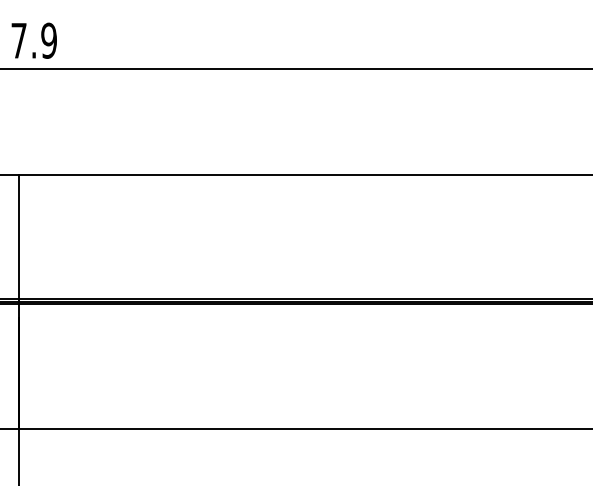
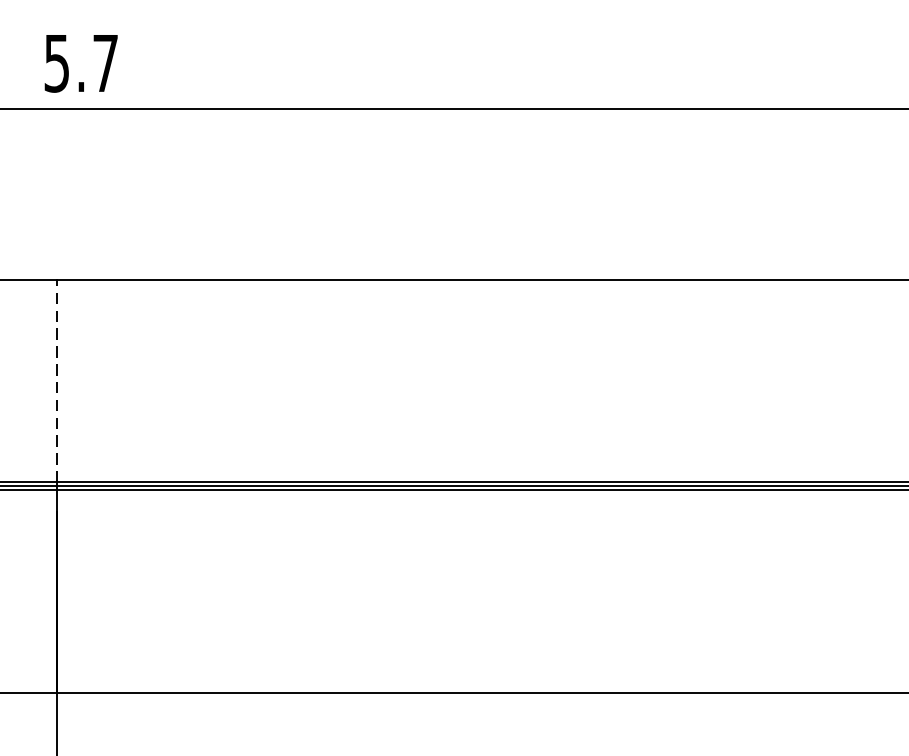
text: (33, 40) -> (80, 62), 7.9 -> 5.7
line: (19, 236) -> (57, 380), solid -> dashed

